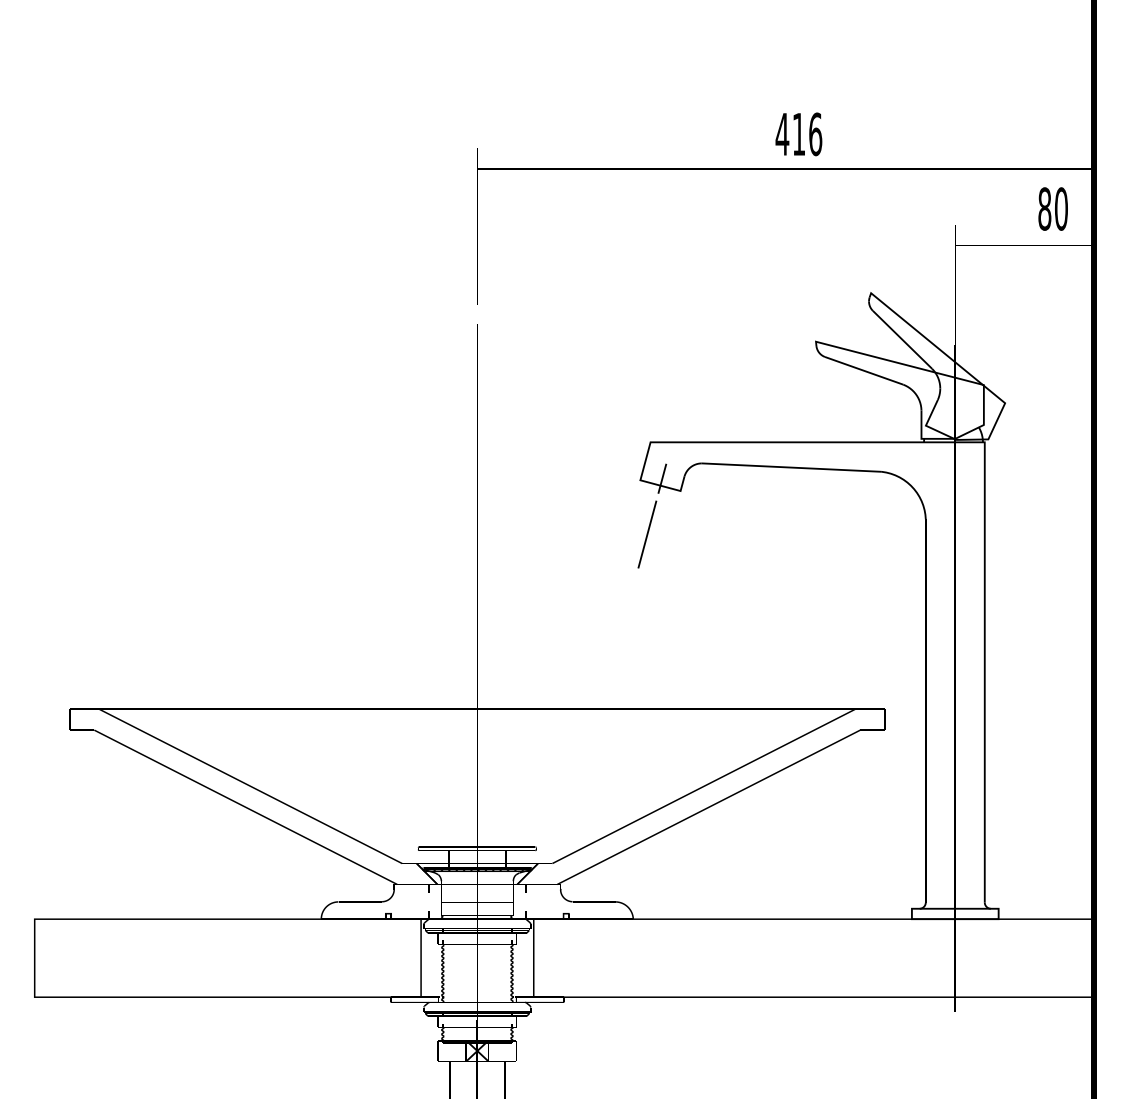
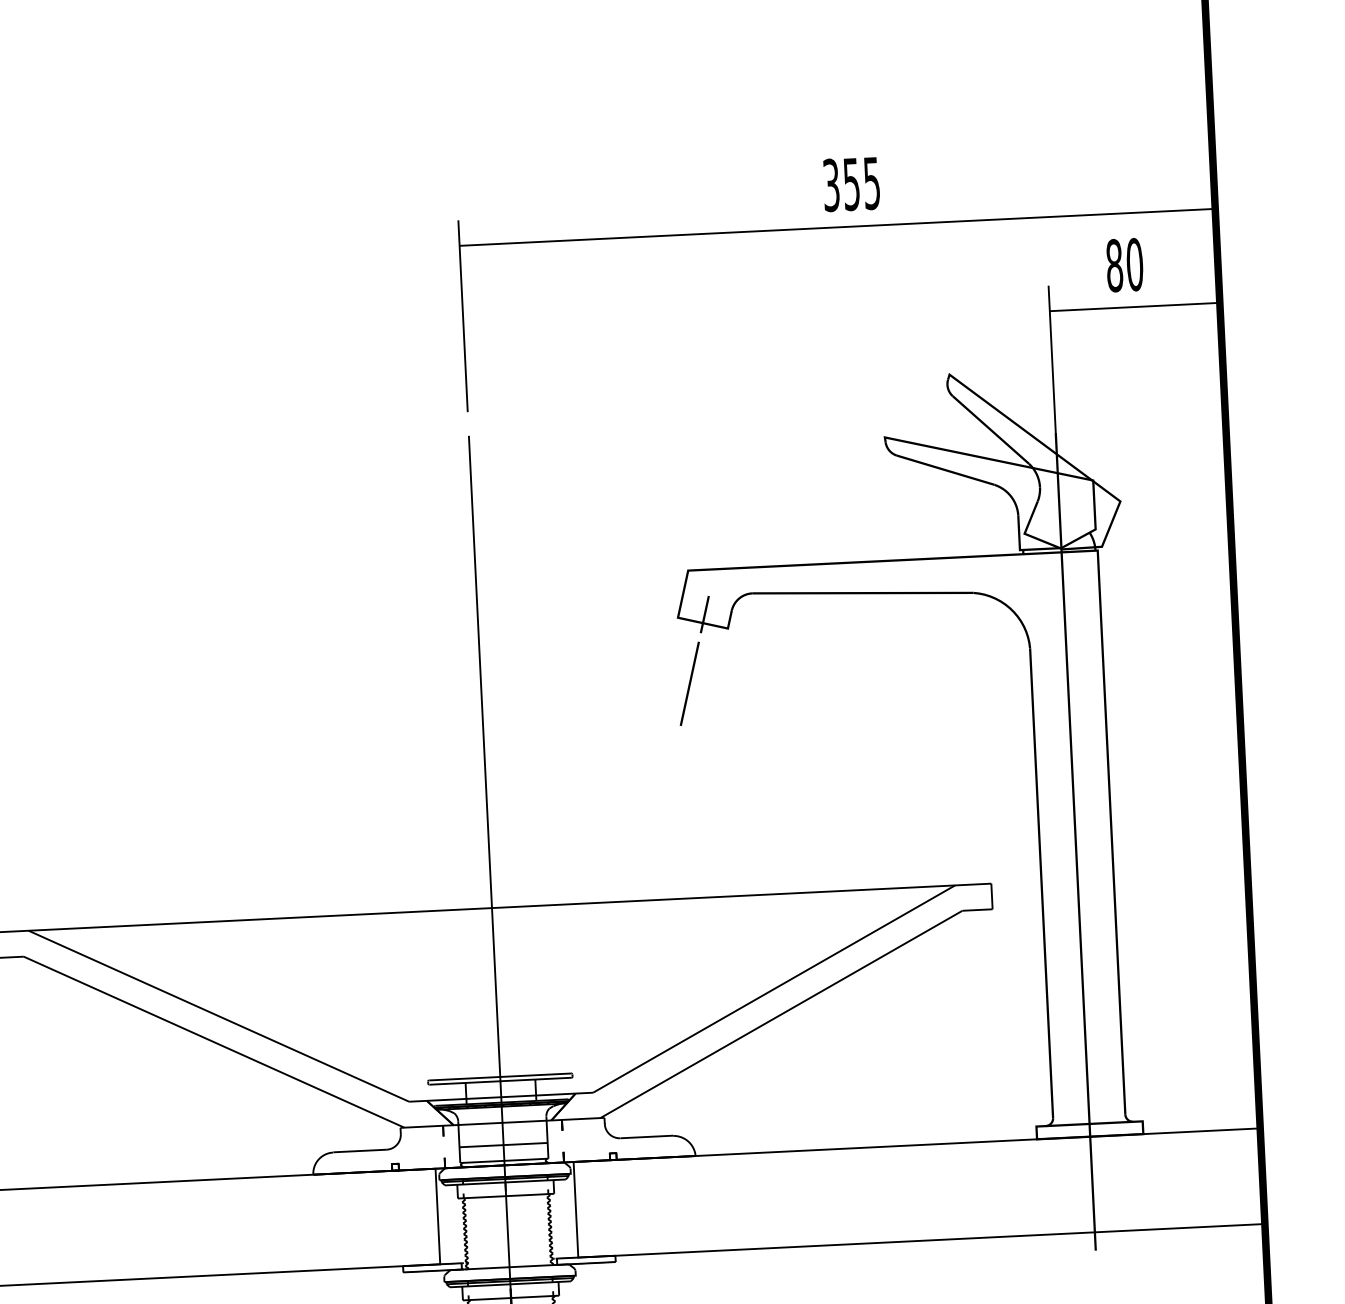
text: (798, 134) -> (851, 184), 416 -> 355
text: (1052, 208) -> (1123, 264), moved

